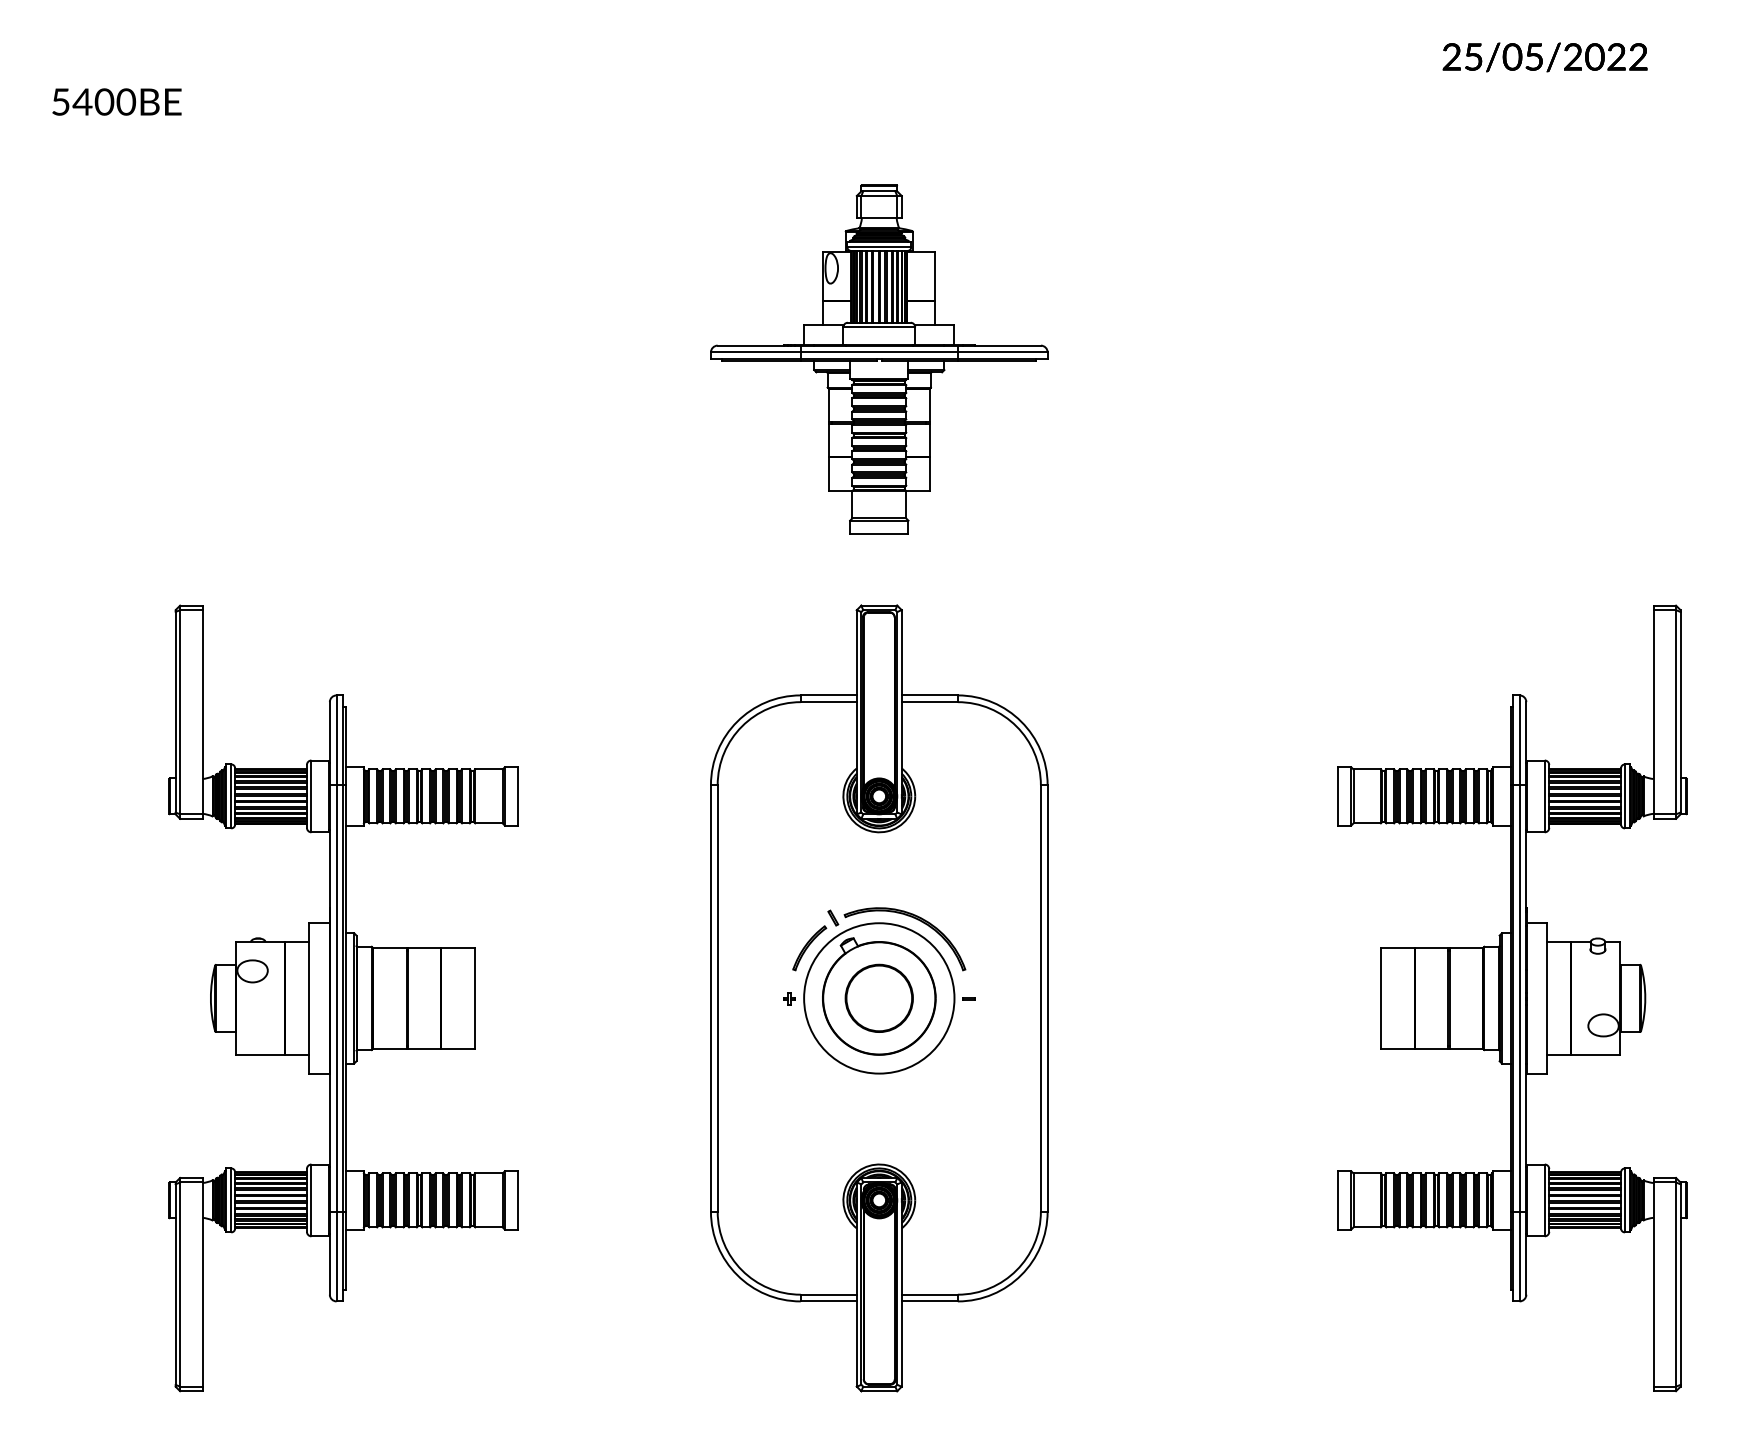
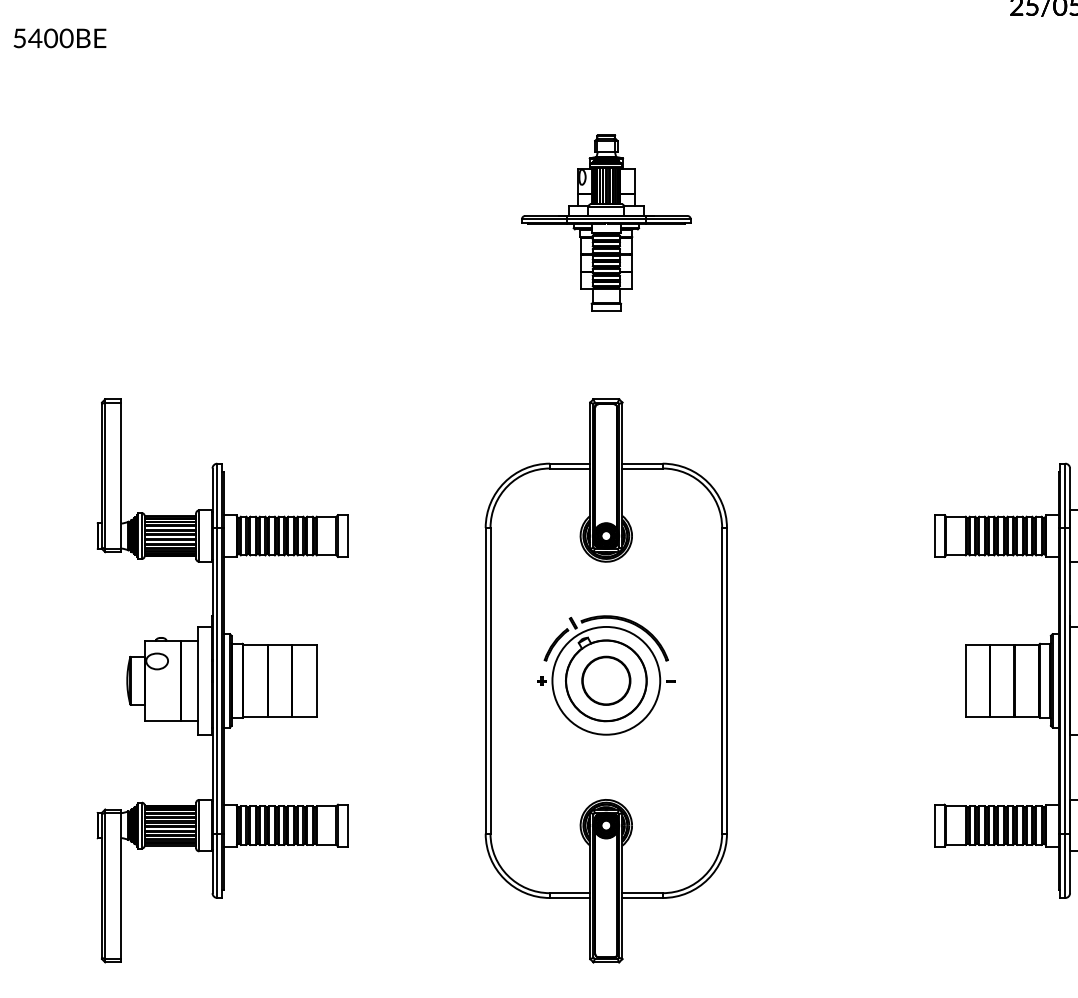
part: (879, 359) -> (606, 222), size x0.7

